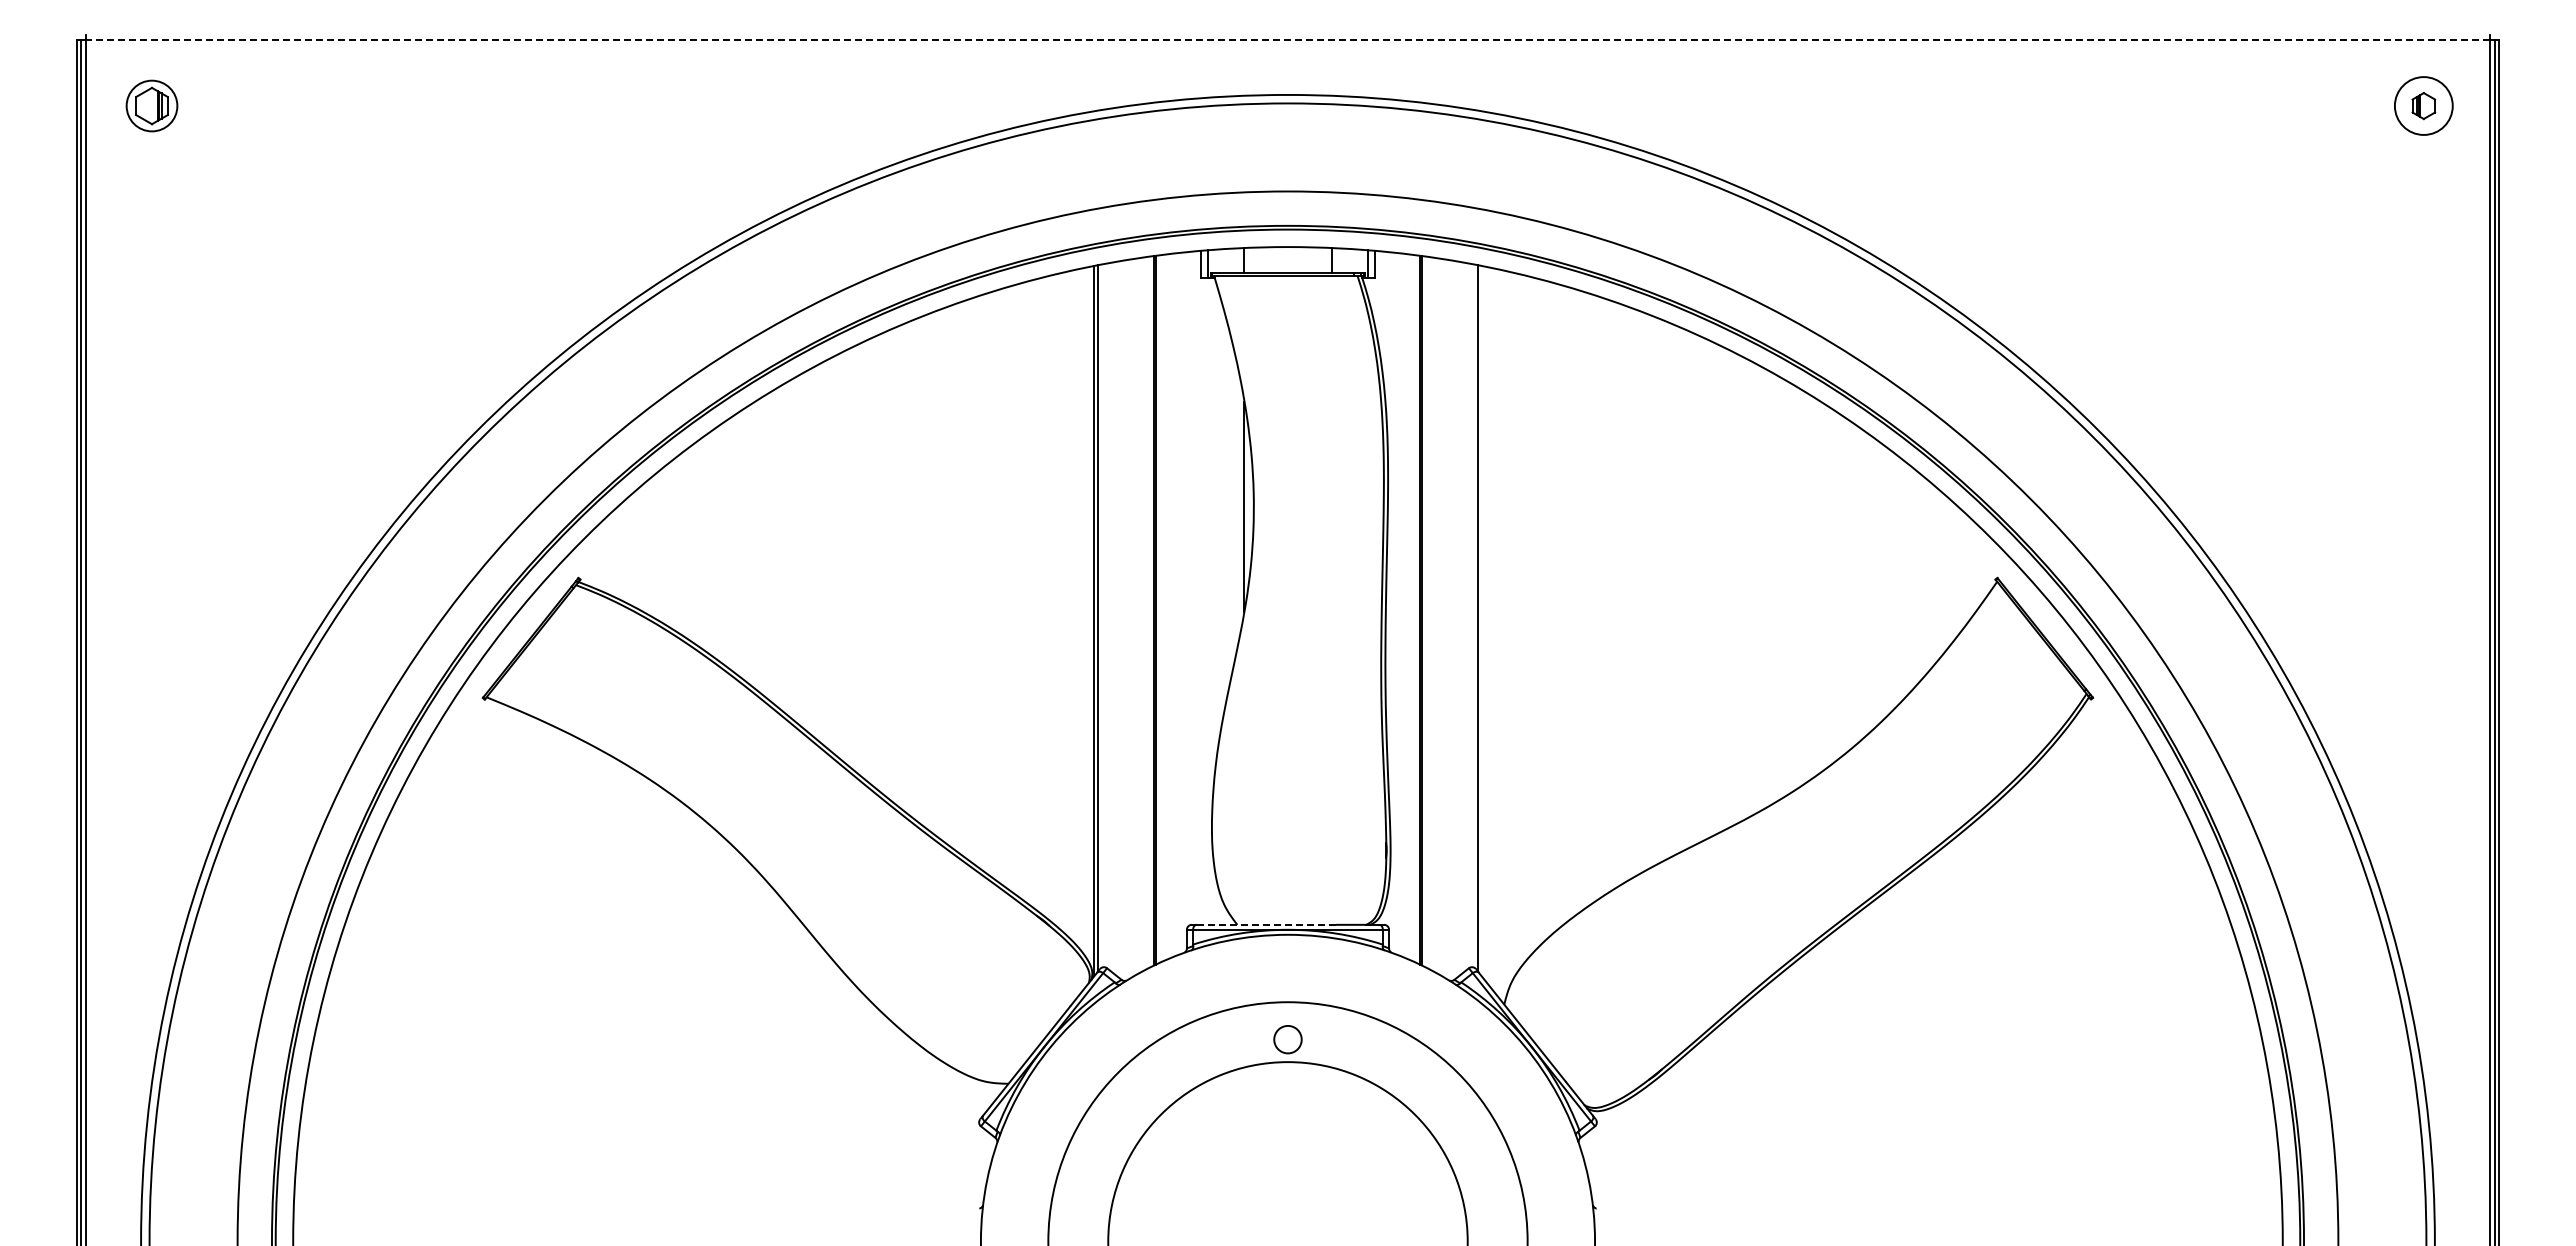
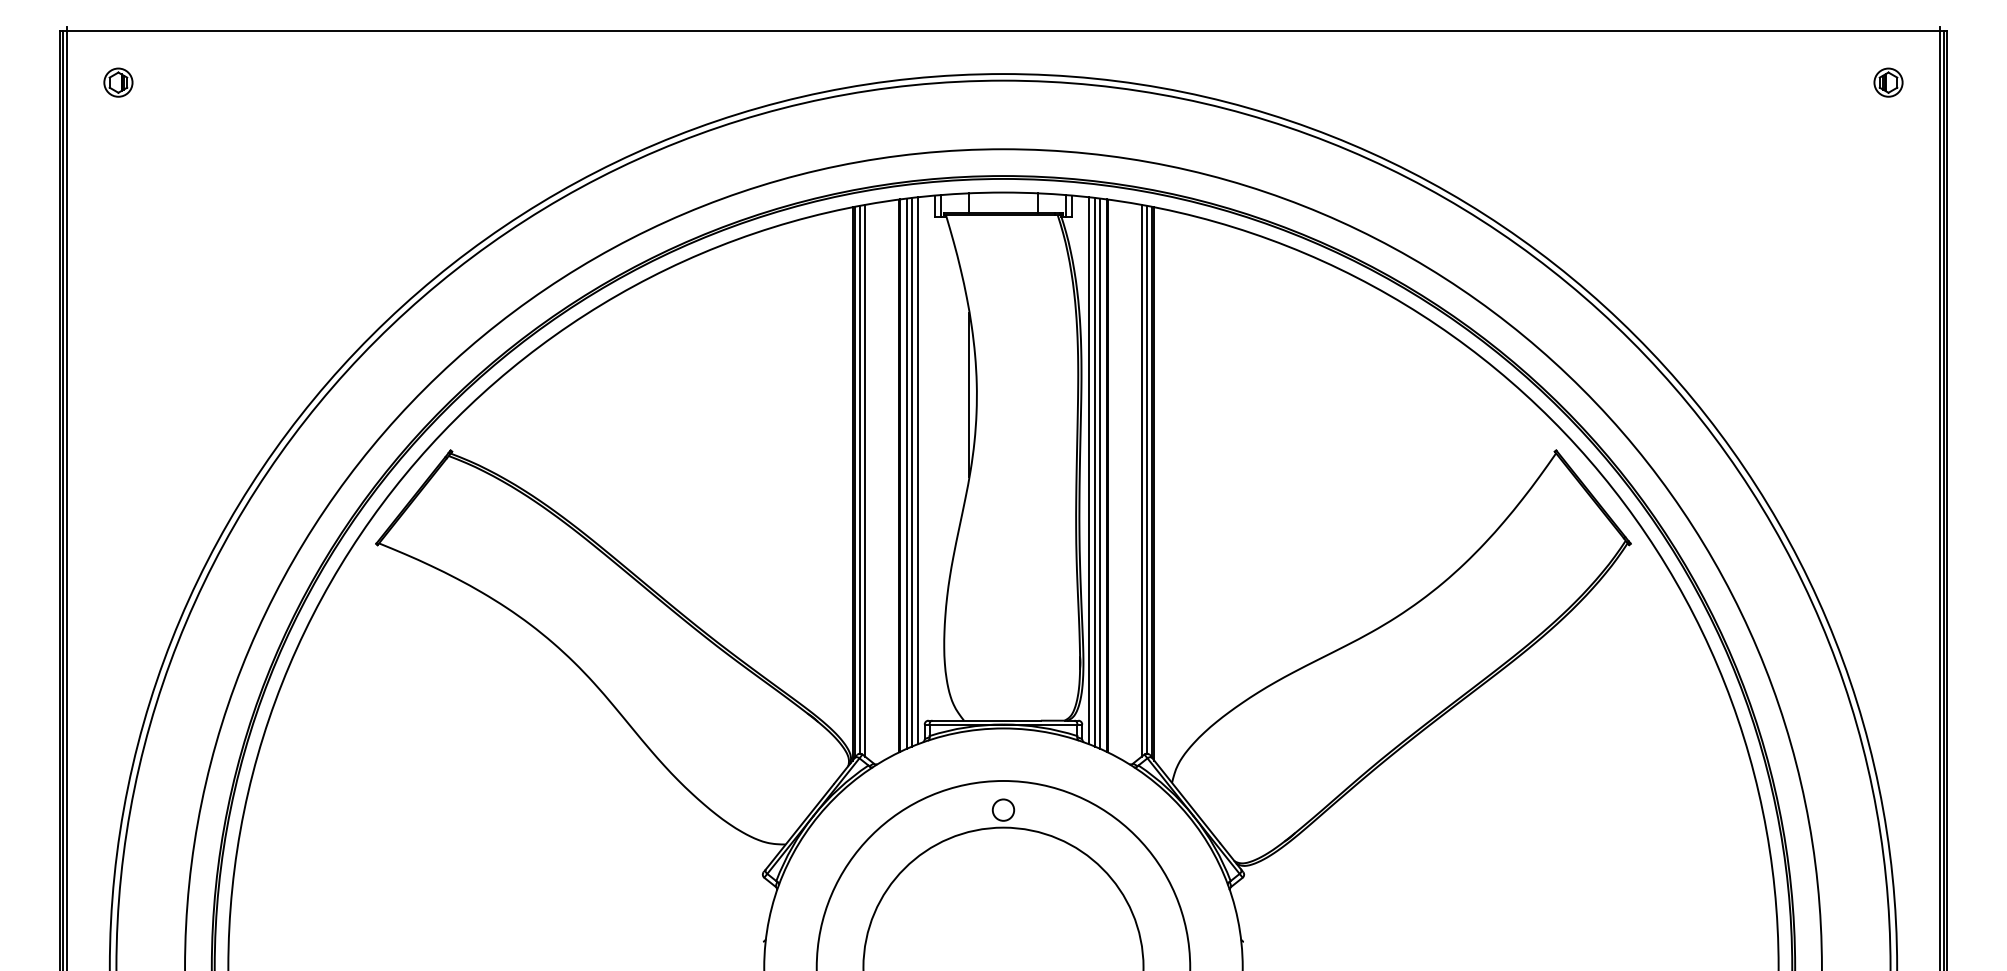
line: (1287, 39) -> (1003, 30), dashed -> solid
part: (152, 105) -> (118, 82), size x0.71
circle: (2423, 105) -> (1888, 82), size x0.62
line: (1178, 603) -> (918, 470), added
line: (1397, 603) -> (1088, 470), added
line: (1170, 606) -> (911, 472), added
line: (1405, 606) -> (1095, 472), added
line: (1163, 607) -> (906, 473), added
line: (1412, 607) -> (1100, 473), added
line: (1104, 615) -> (860, 479), added
line: (1471, 615) -> (1146, 479), added
line: (1110, 616) -> (865, 480), added
line: (1465, 616) -> (1141, 480), added
line: (1481, 621) -> (1154, 484), added
line: (1266, 924) -> (986, 720), dashed -> solid

